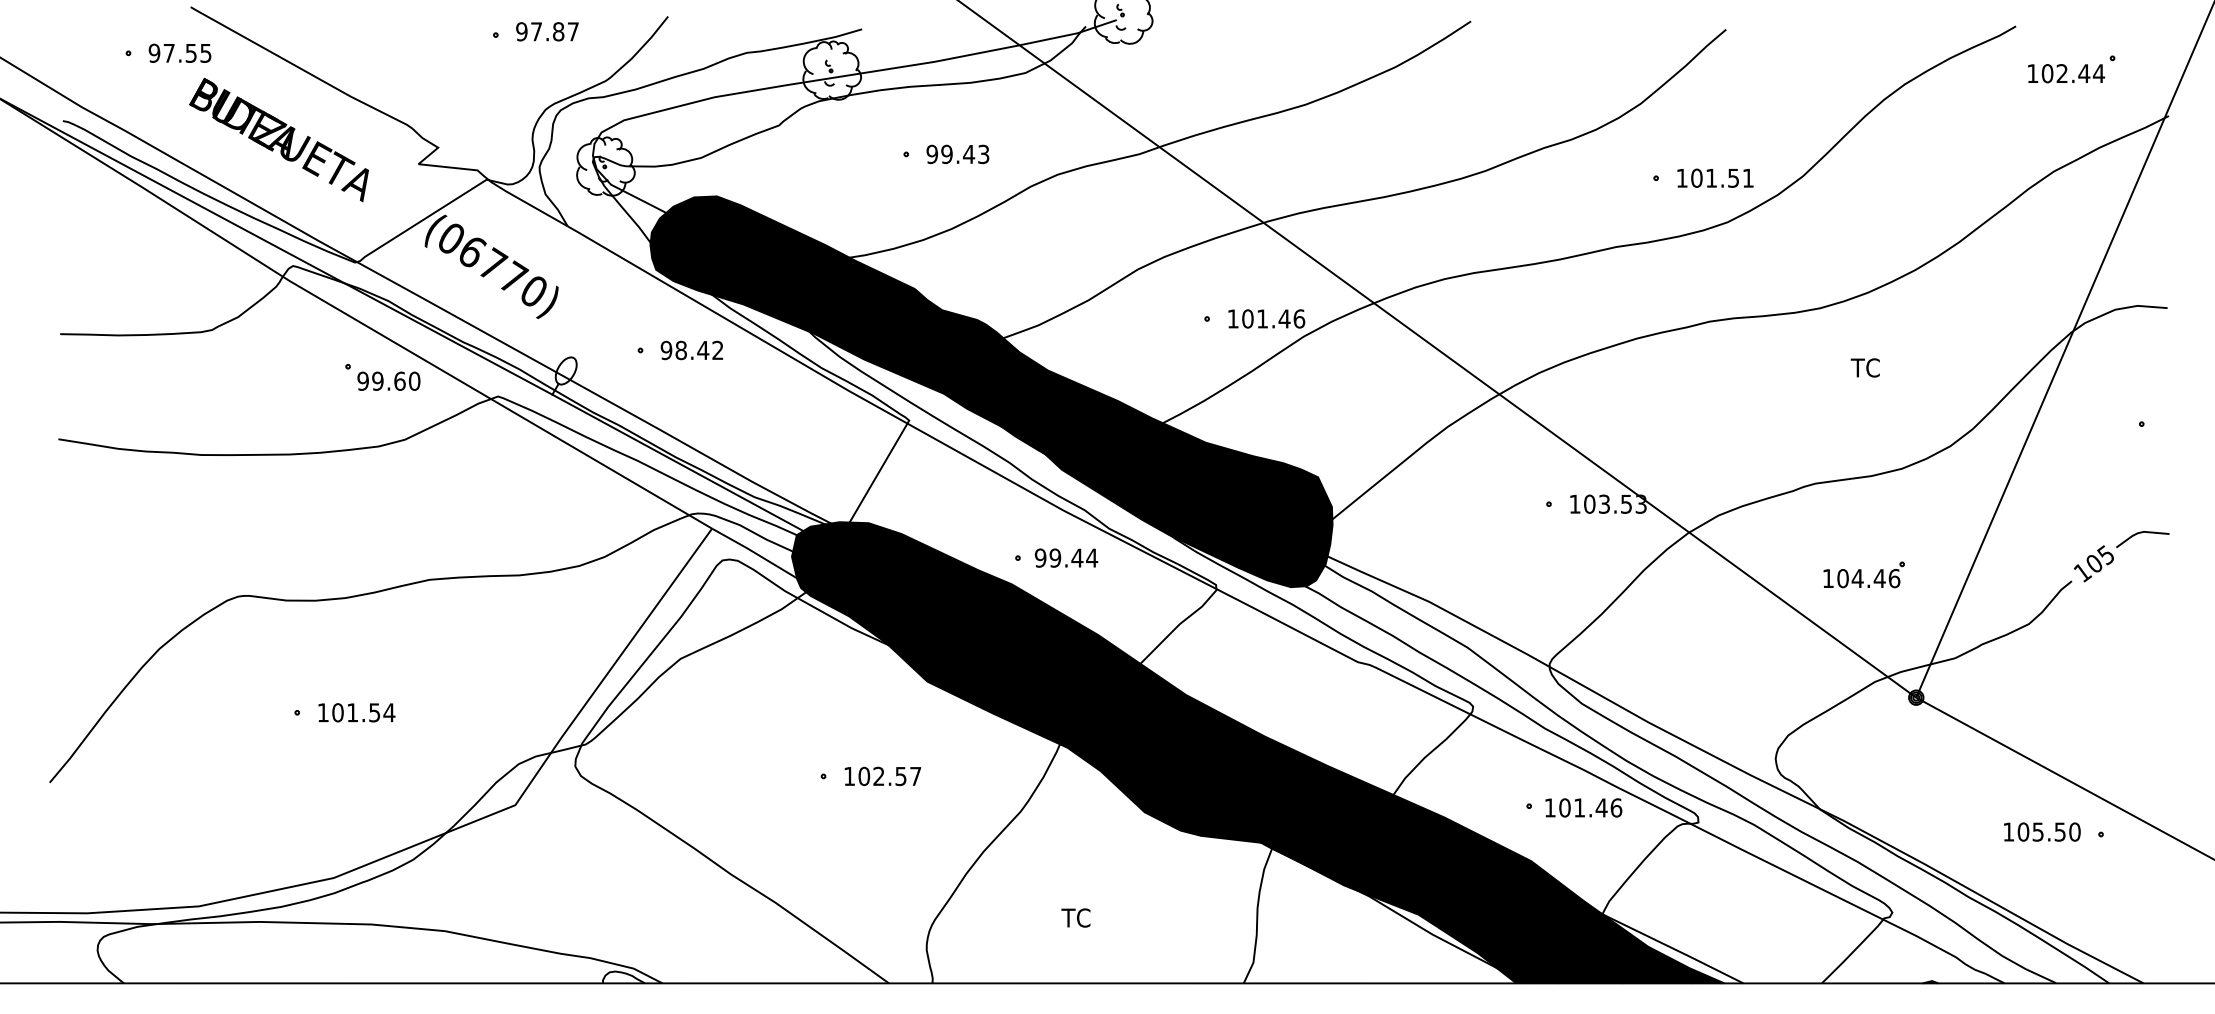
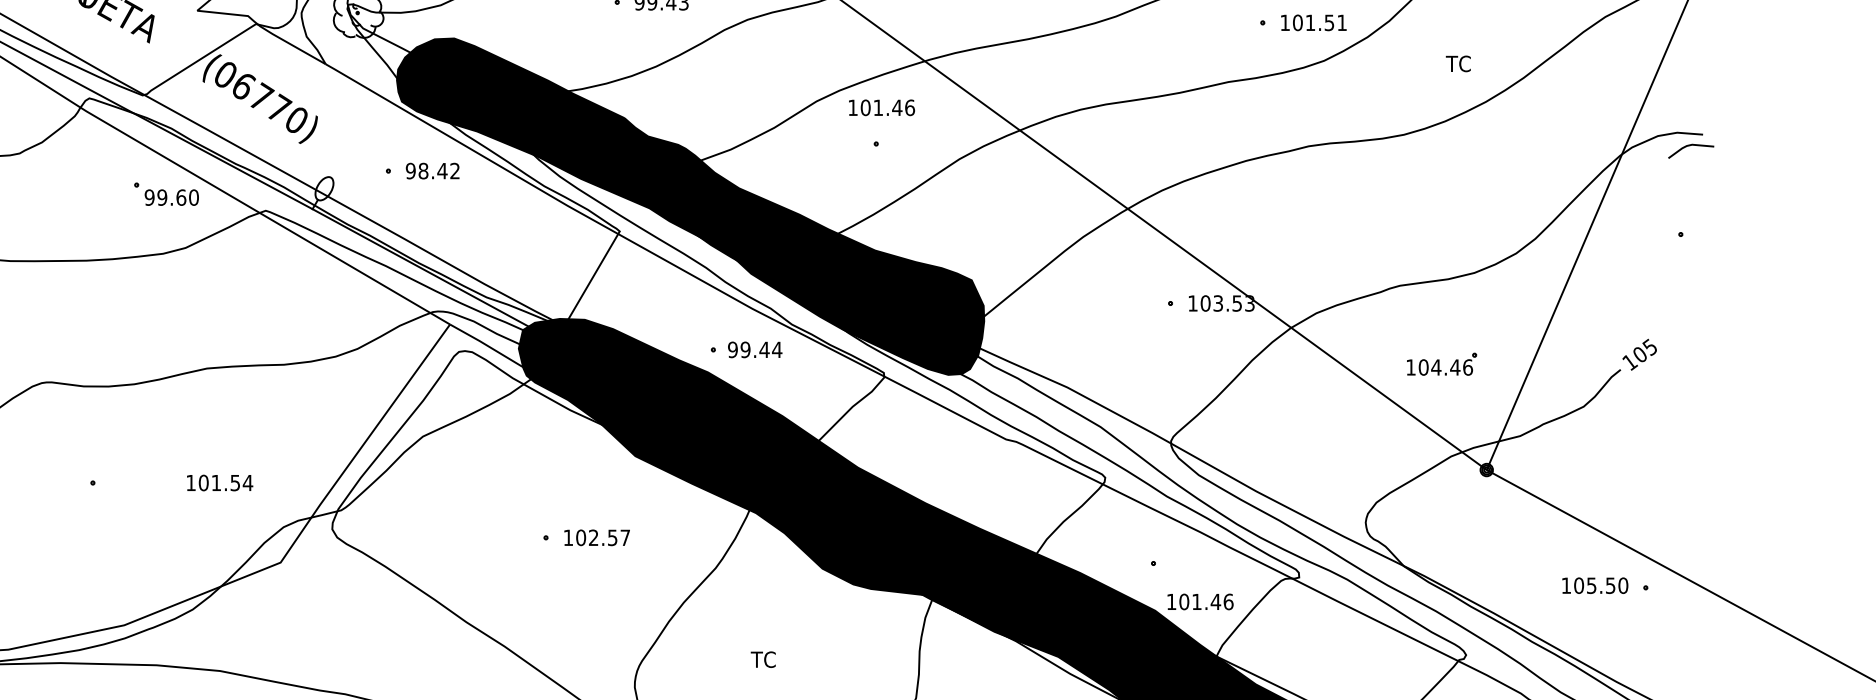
text: (1266, 318) -> (881, 107), moved
text: (1864, 367) -> (1457, 63), moved
line: (2142, 533) -> (1690, 146), moved
text: (356, 712) -> (219, 482), moved
text: (1583, 807) -> (1200, 601), moved

